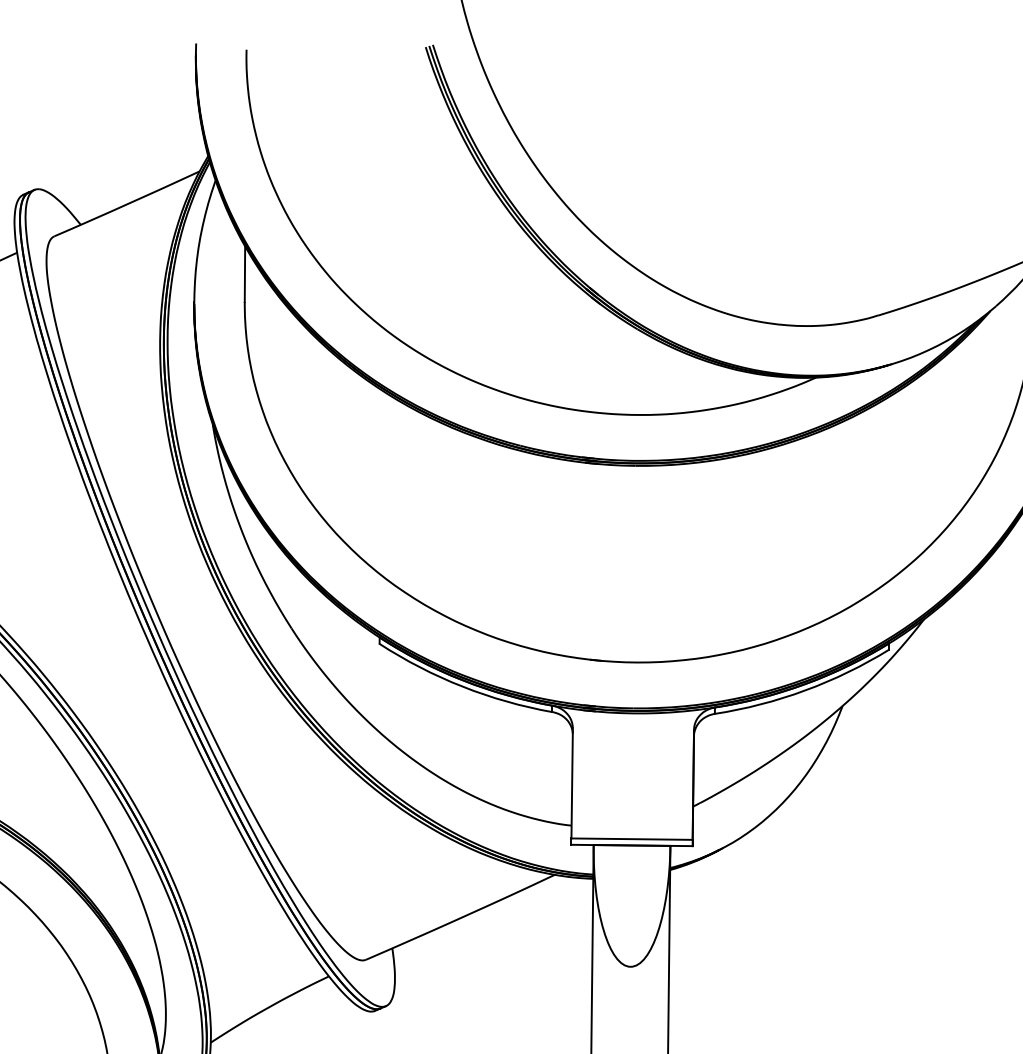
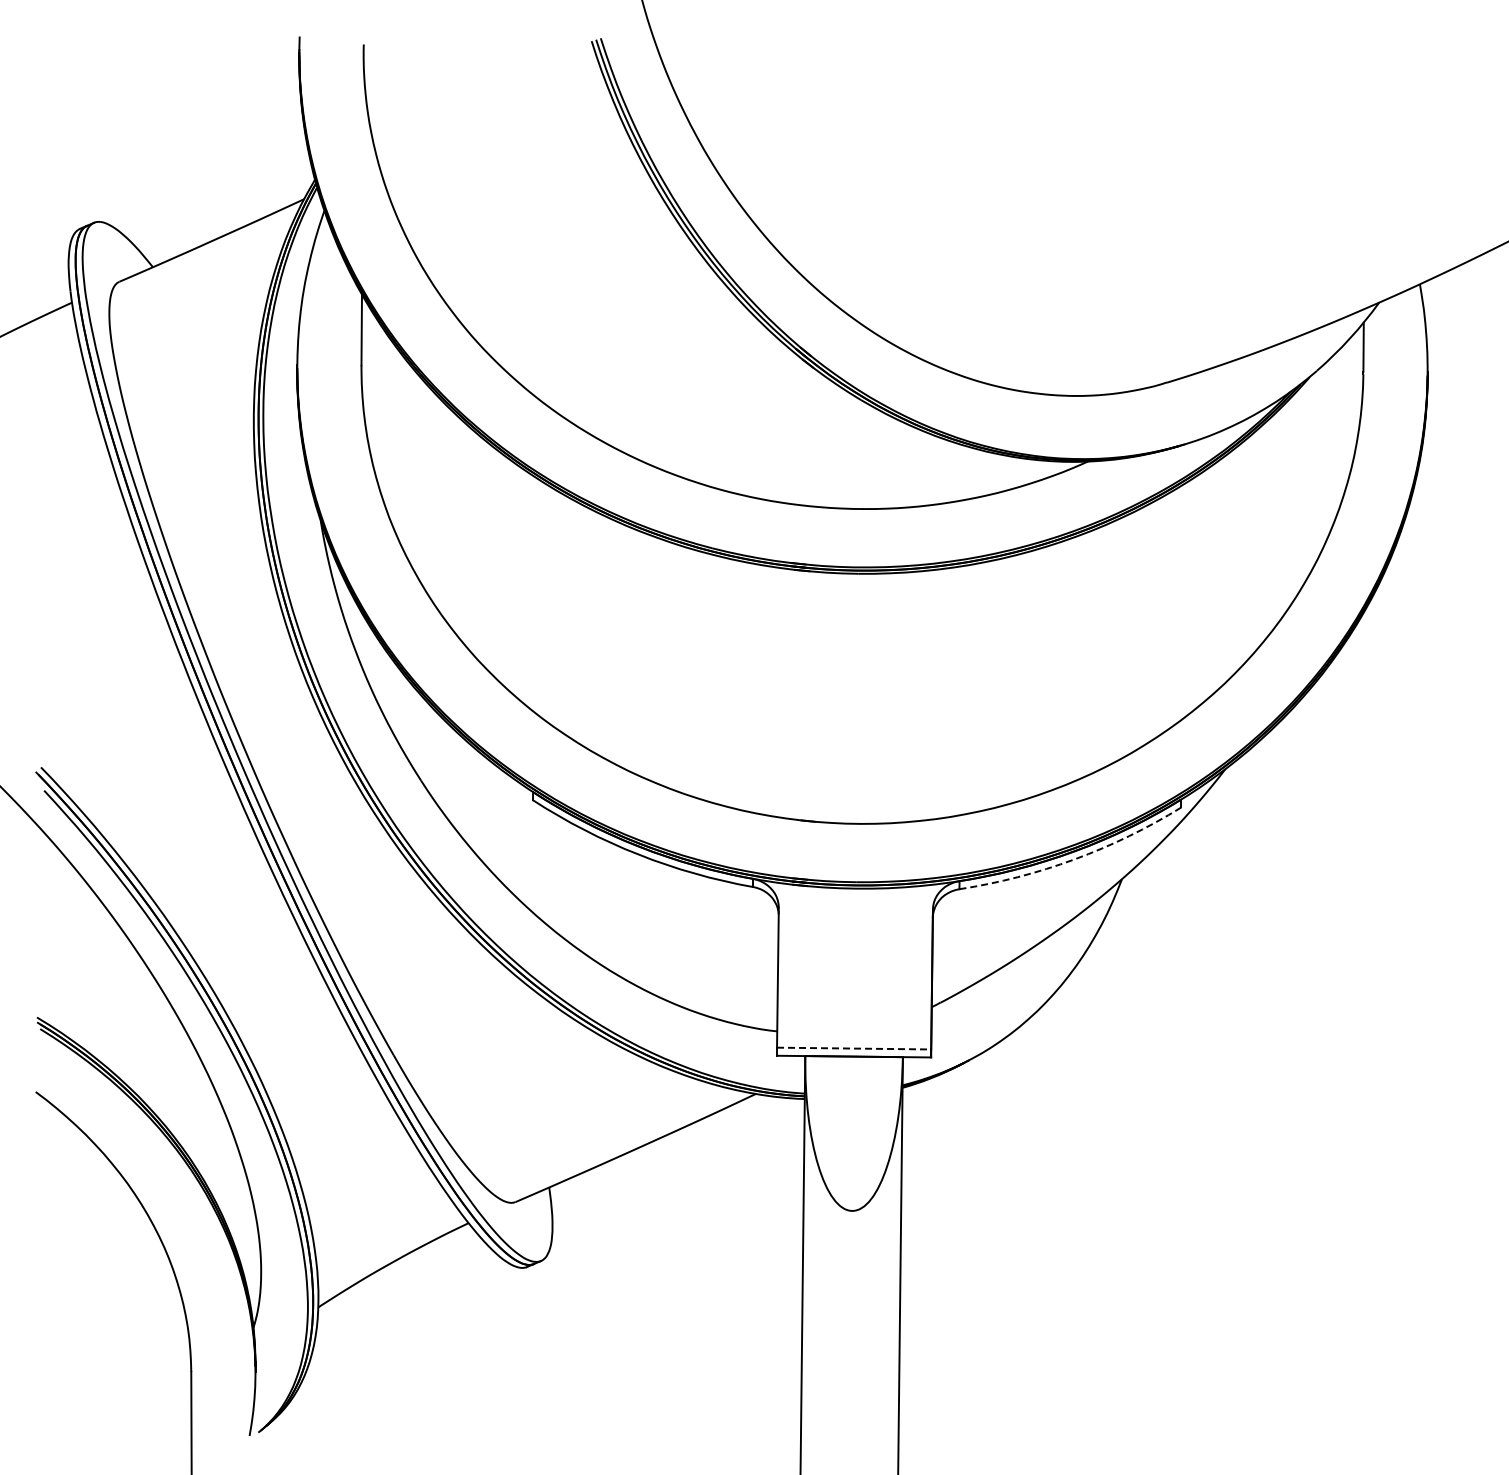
arc: (805, 690) -> (1074, 859), solid -> dashed
line: (632, 839) -> (854, 1048), solid -> dashed

